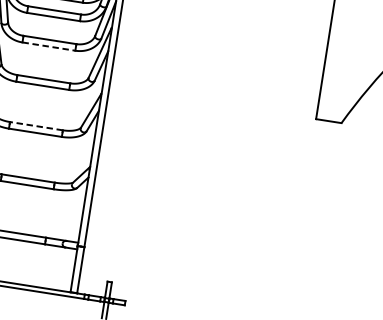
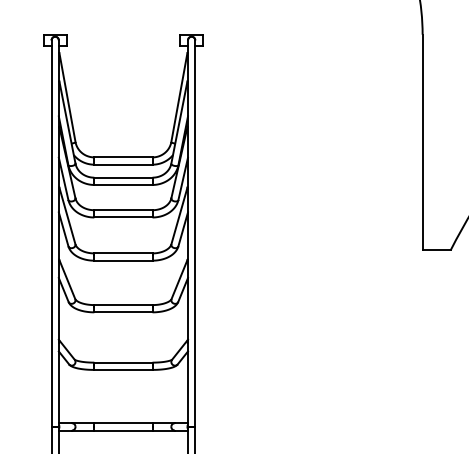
line: (48, 46) -> (123, 217), dashed -> solid
line: (35, 126) -> (122, 305), dashed -> solid

